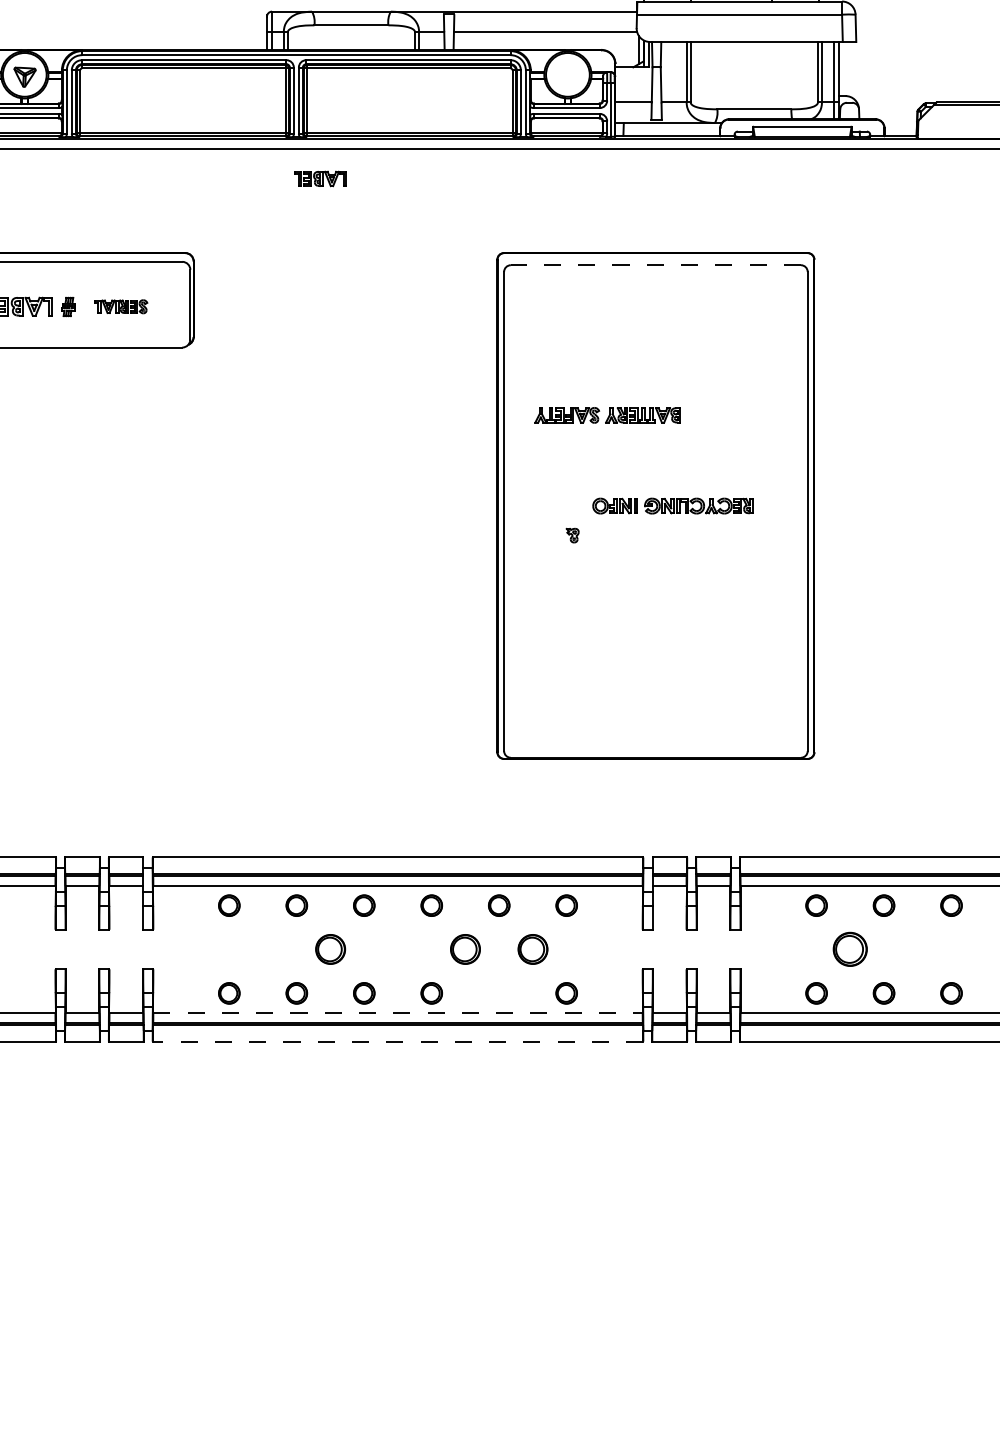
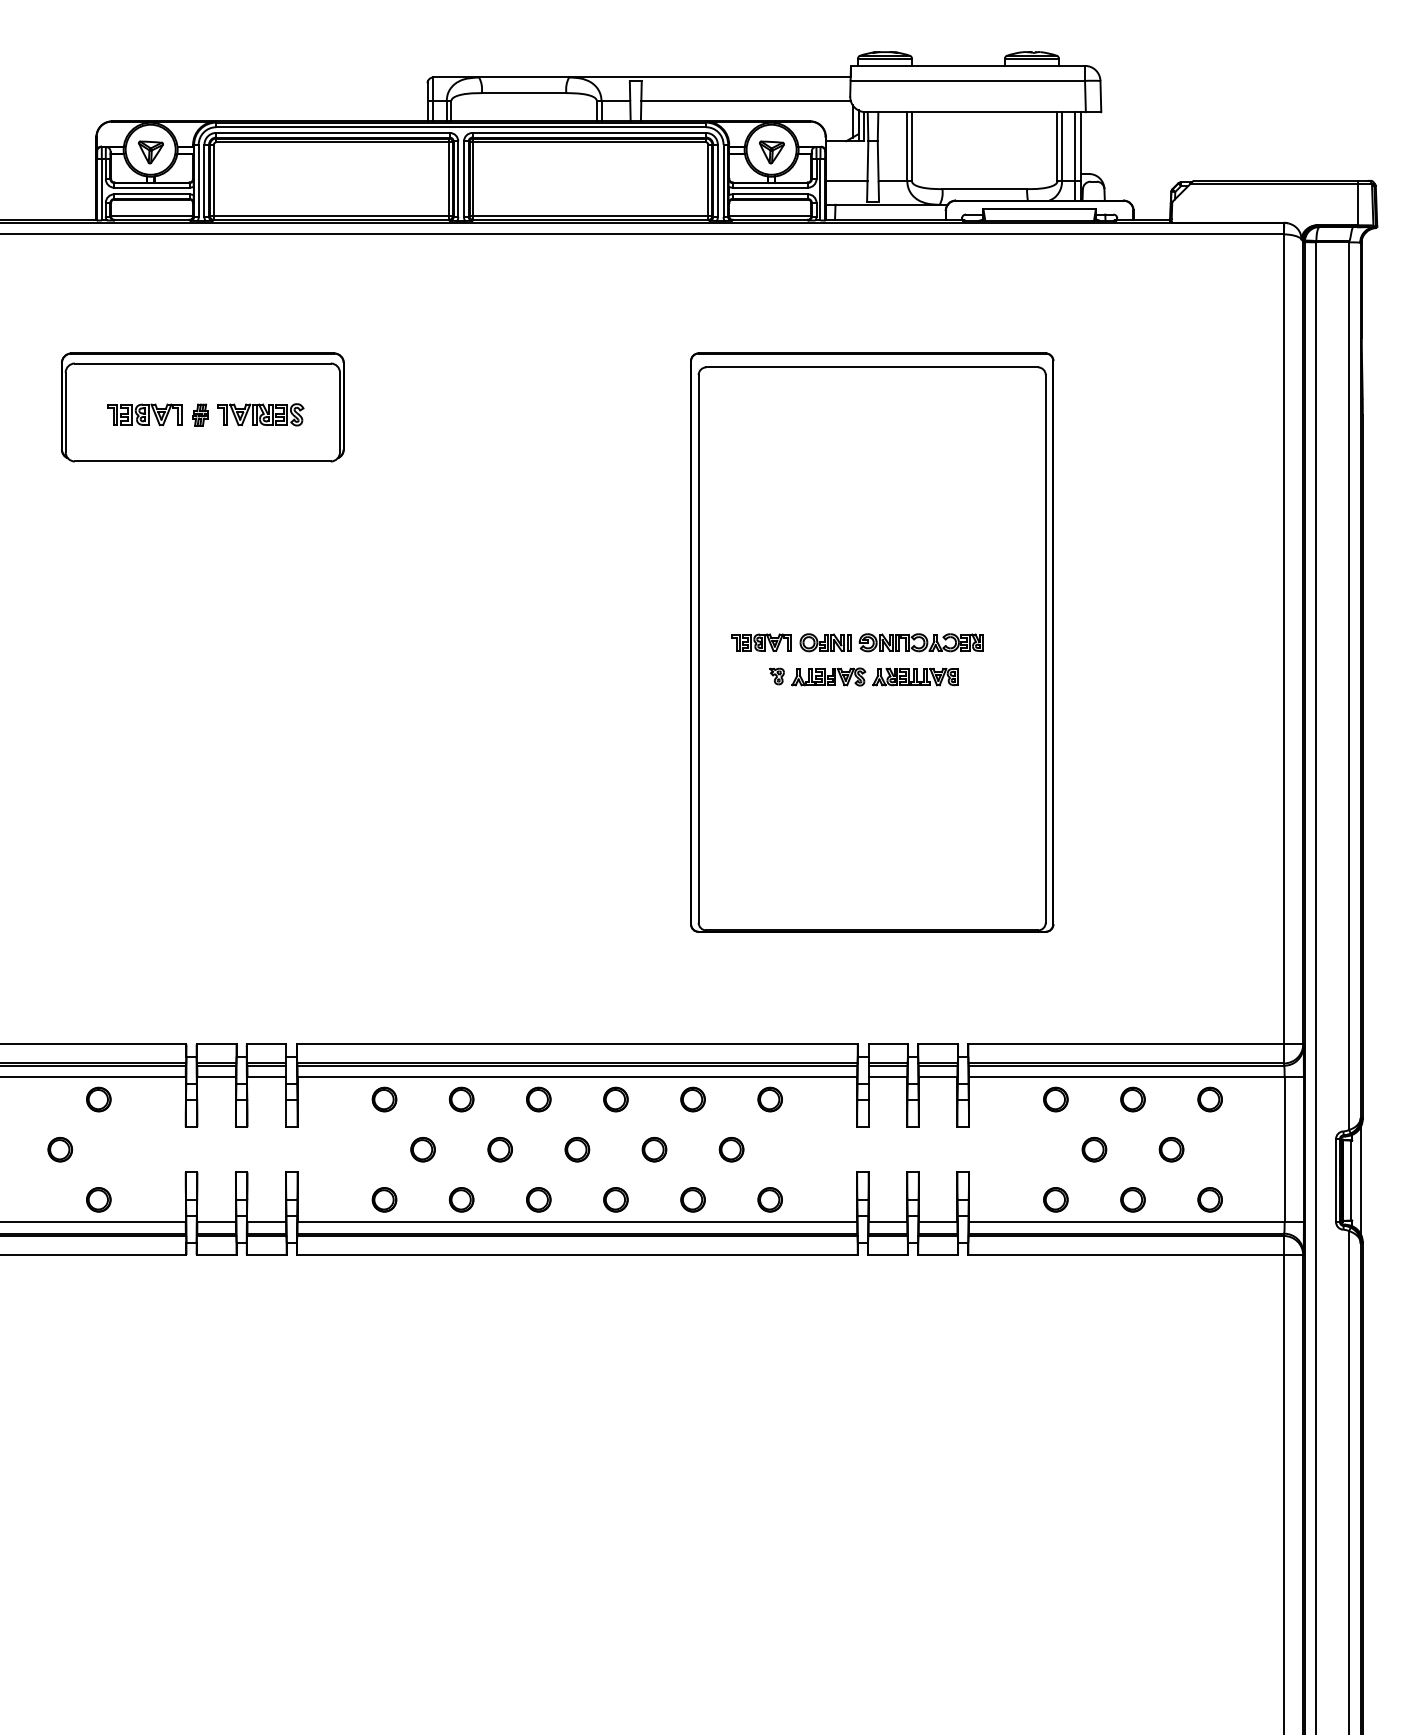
part: (567, 77) -> (771, 152), added
part: (320, 178) -> (761, 642), moved
line: (656, 265) -> (872, 367), dashed -> solid
part: (120, 306) -> (260, 414), size x1.43
part: (607, 414) -> (874, 676), moved
part: (262, 949) -> (422, 1149), added
part: (329, 949) -> (499, 1149), size x0.71
part: (398, 949) -> (577, 1149), added
part: (465, 949) -> (654, 1149), size x0.71
part: (532, 949) -> (731, 1149), size x0.71
part: (850, 949) -> (1094, 1149), size x0.62
part: (917, 949) -> (1171, 1149), added
part: (498, 993) -> (692, 1199), added
line: (398, 1013) -> (577, 1222), dashed -> solid
line: (397, 1041) -> (576, 1254), dashed -> solid

